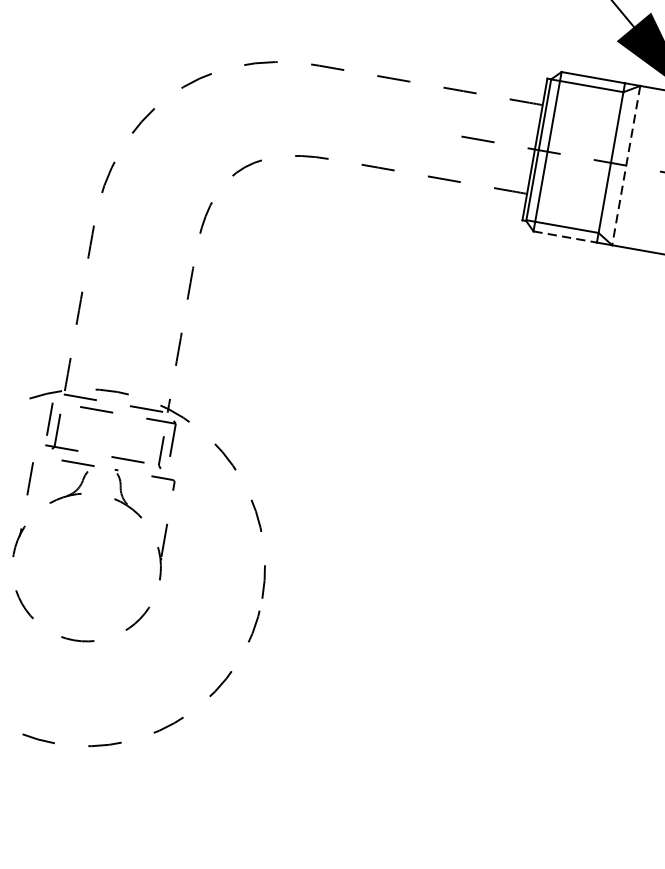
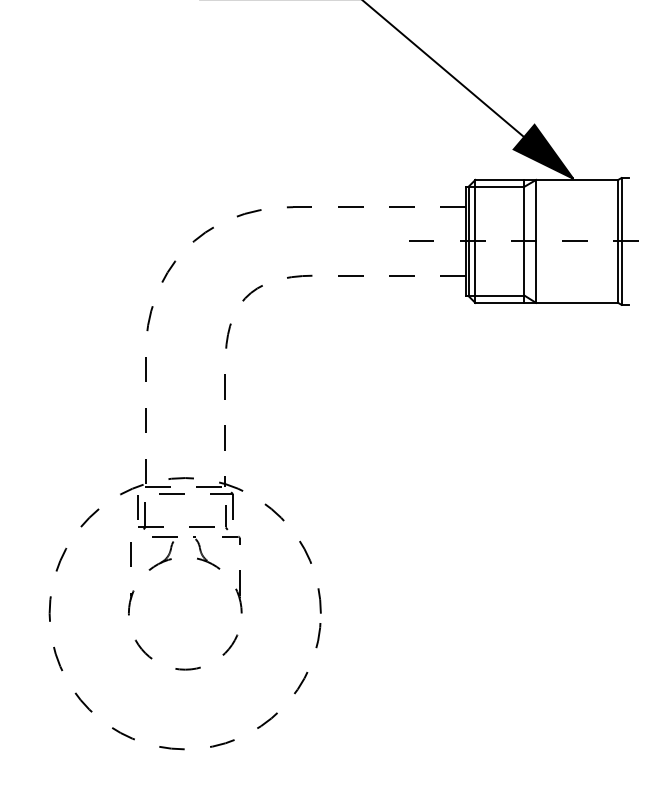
line: (626, 165) -> (536, 241), dashed -> solid
line: (566, 236) -> (500, 302), dashed -> solid

